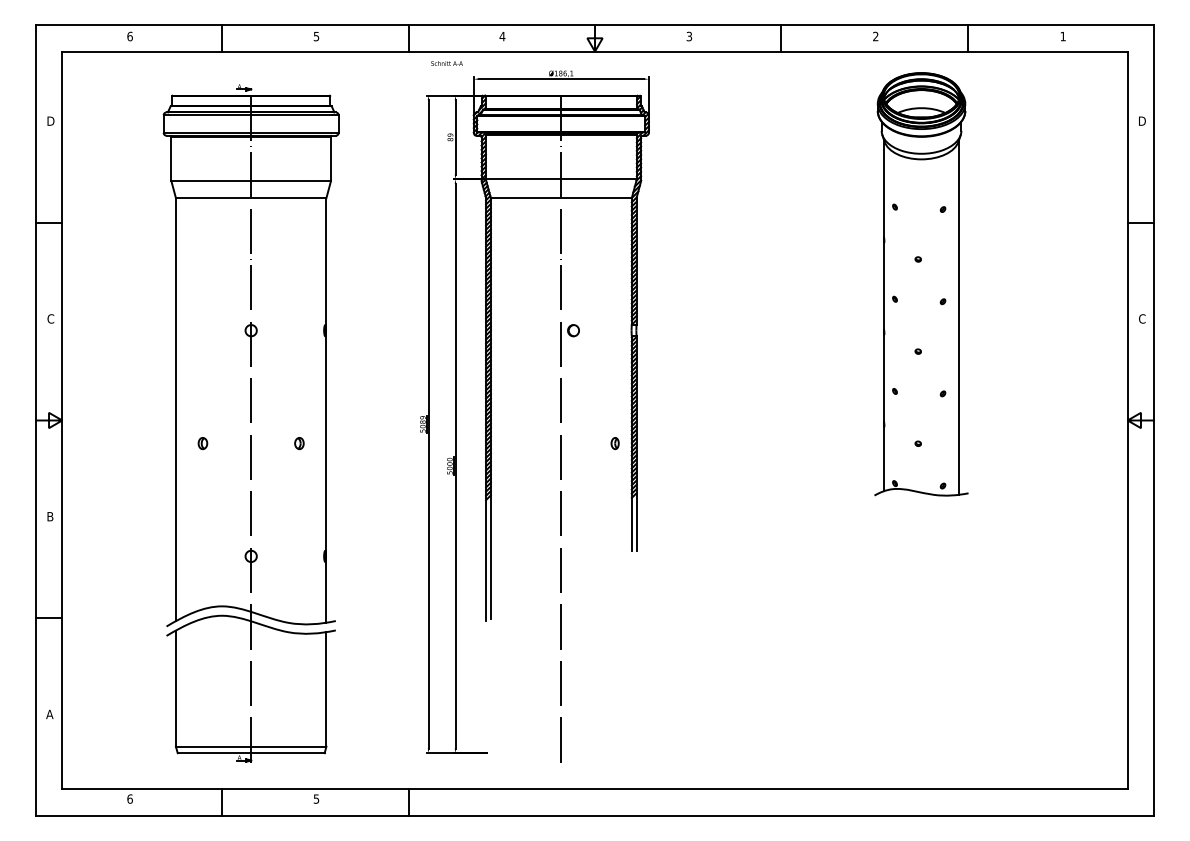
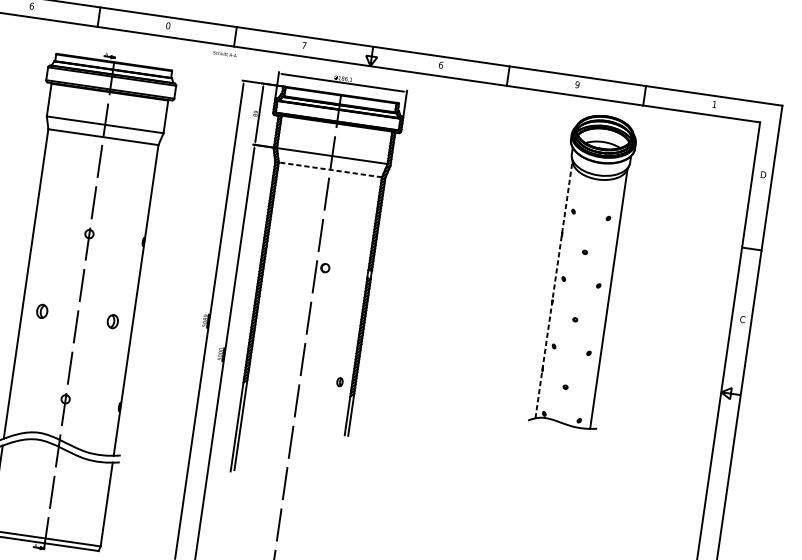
text: (316, 36) -> (168, 25), 5 -> 0
text: (502, 36) -> (304, 45), 4 -> 7
text: (689, 36) -> (441, 65), 3 -> 6
text: (875, 36) -> (577, 84), 2 -> 9
text: (446, 63) -> (224, 54), moved
line: (560, 198) -> (329, 170), solid -> dashed
line: (883, 315) -> (553, 289), solid -> dashed
part: (202, 443) -> (41, 311), size x1.6
part: (299, 443) -> (112, 321), size x1.6
part: (614, 443) -> (339, 382), moved

